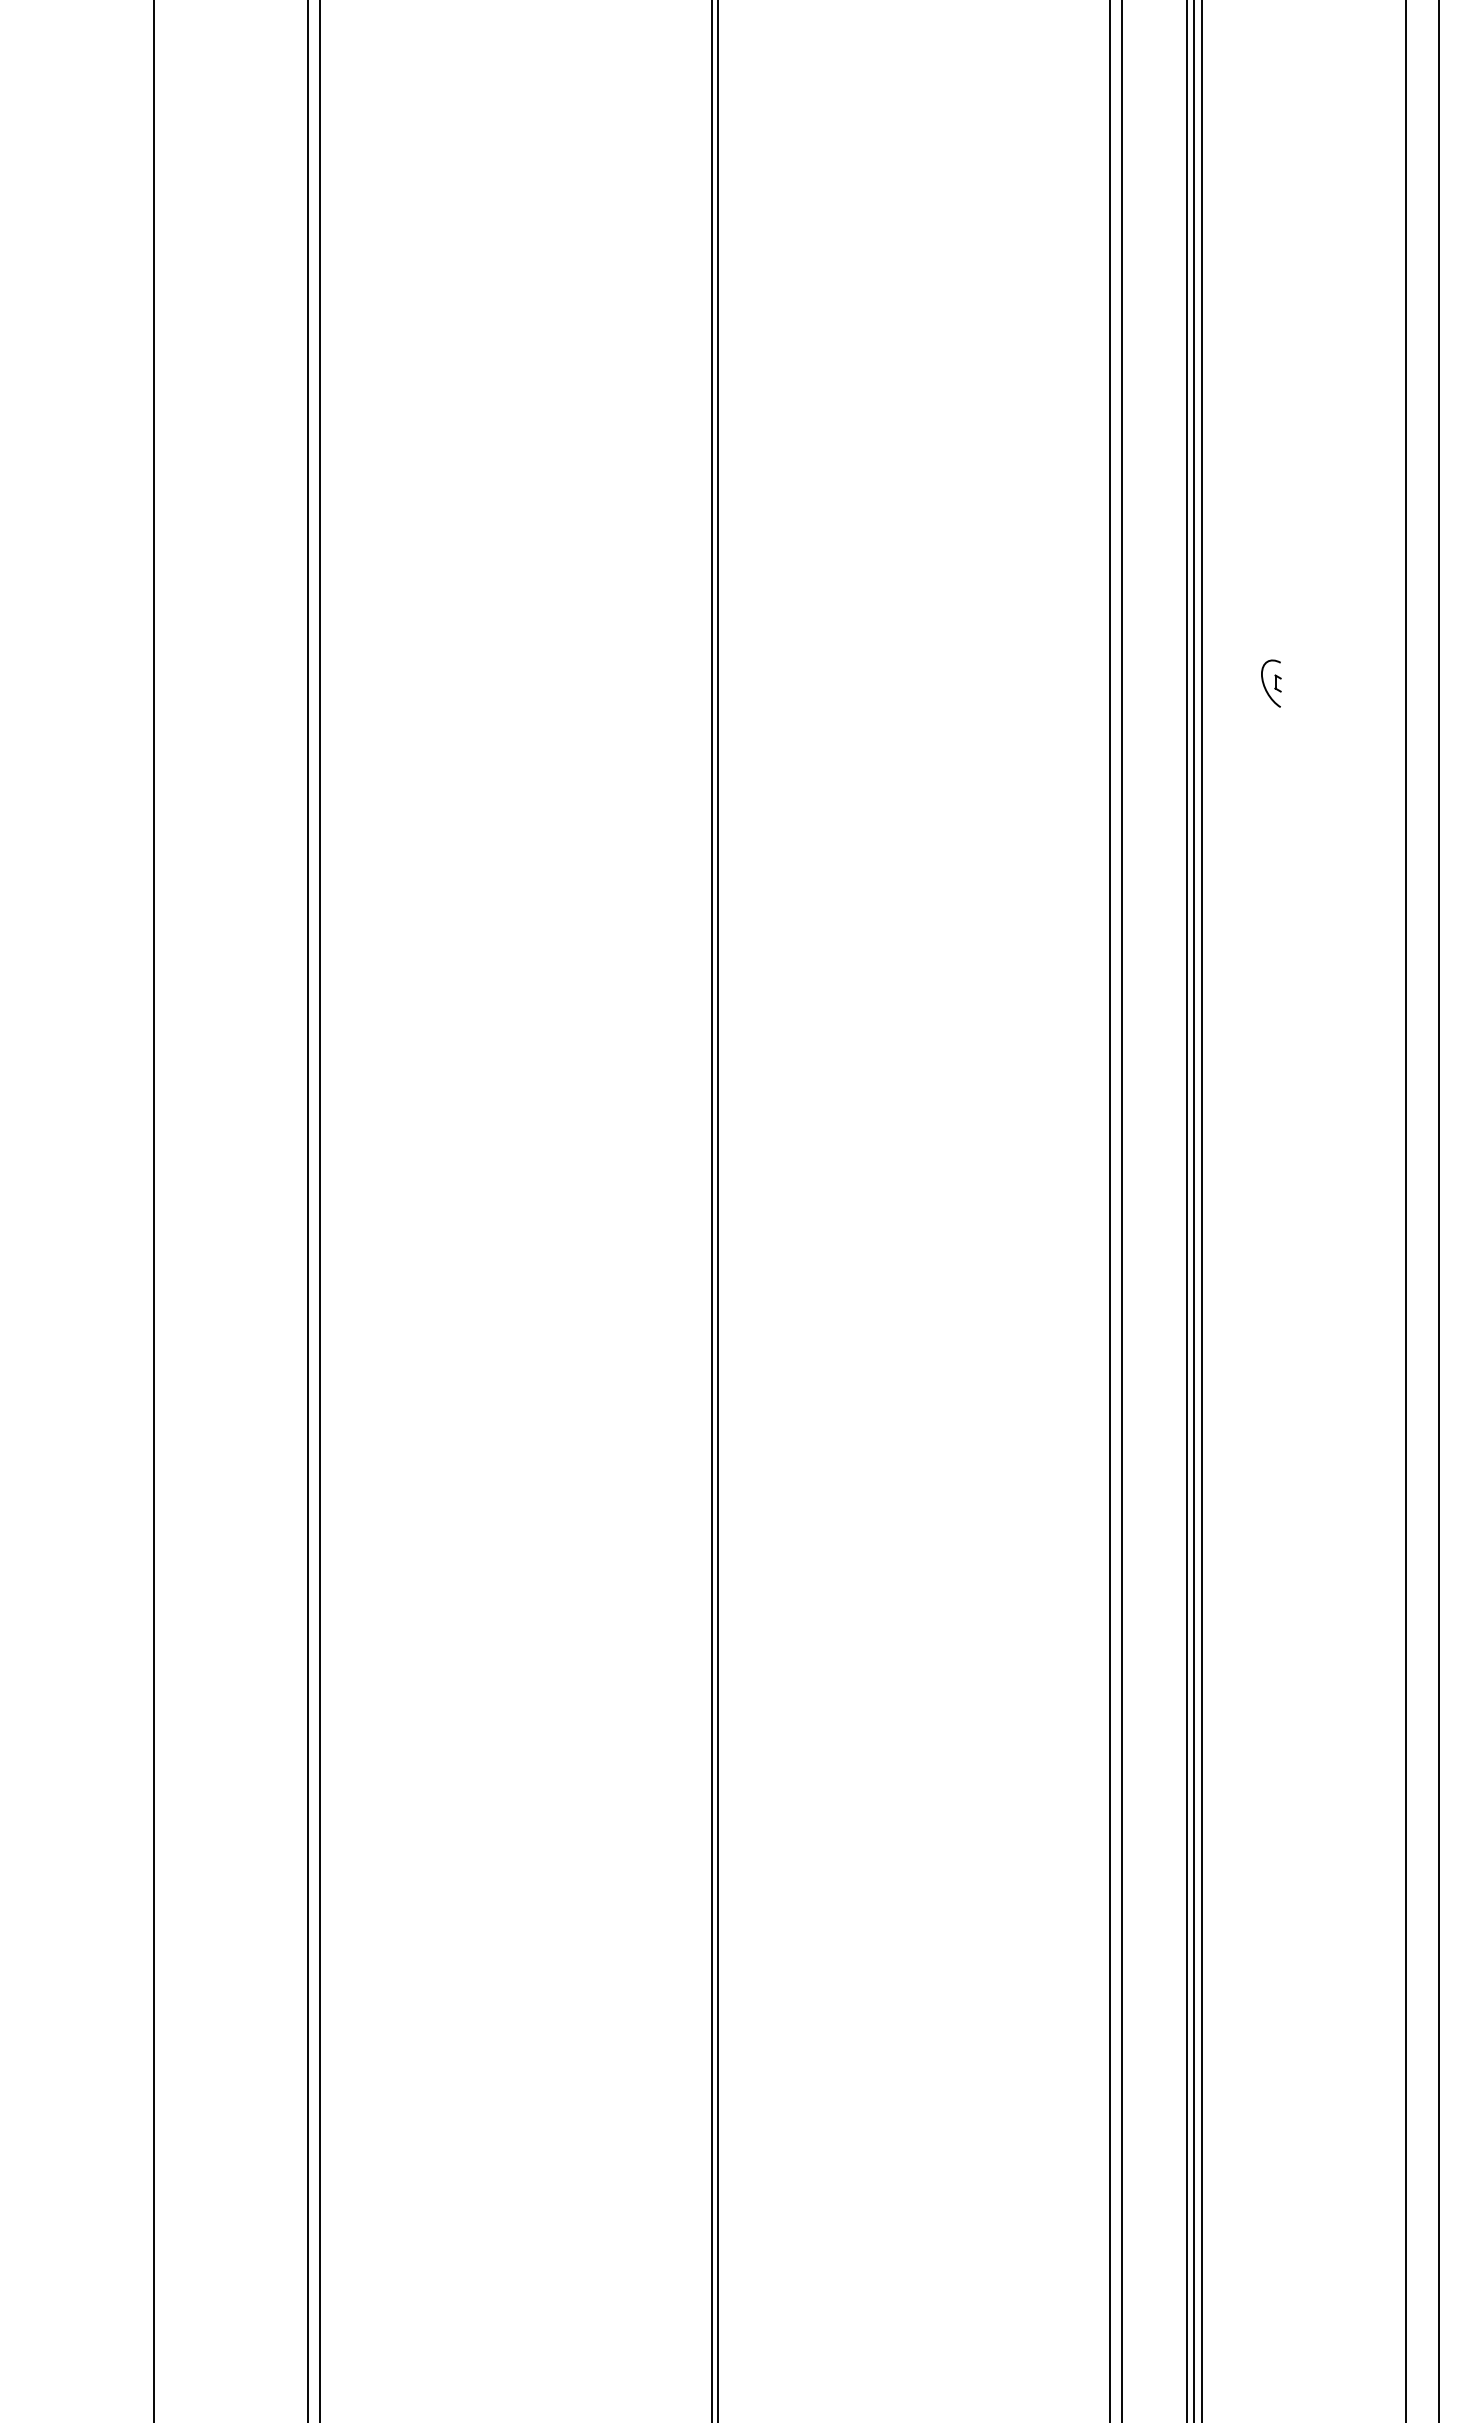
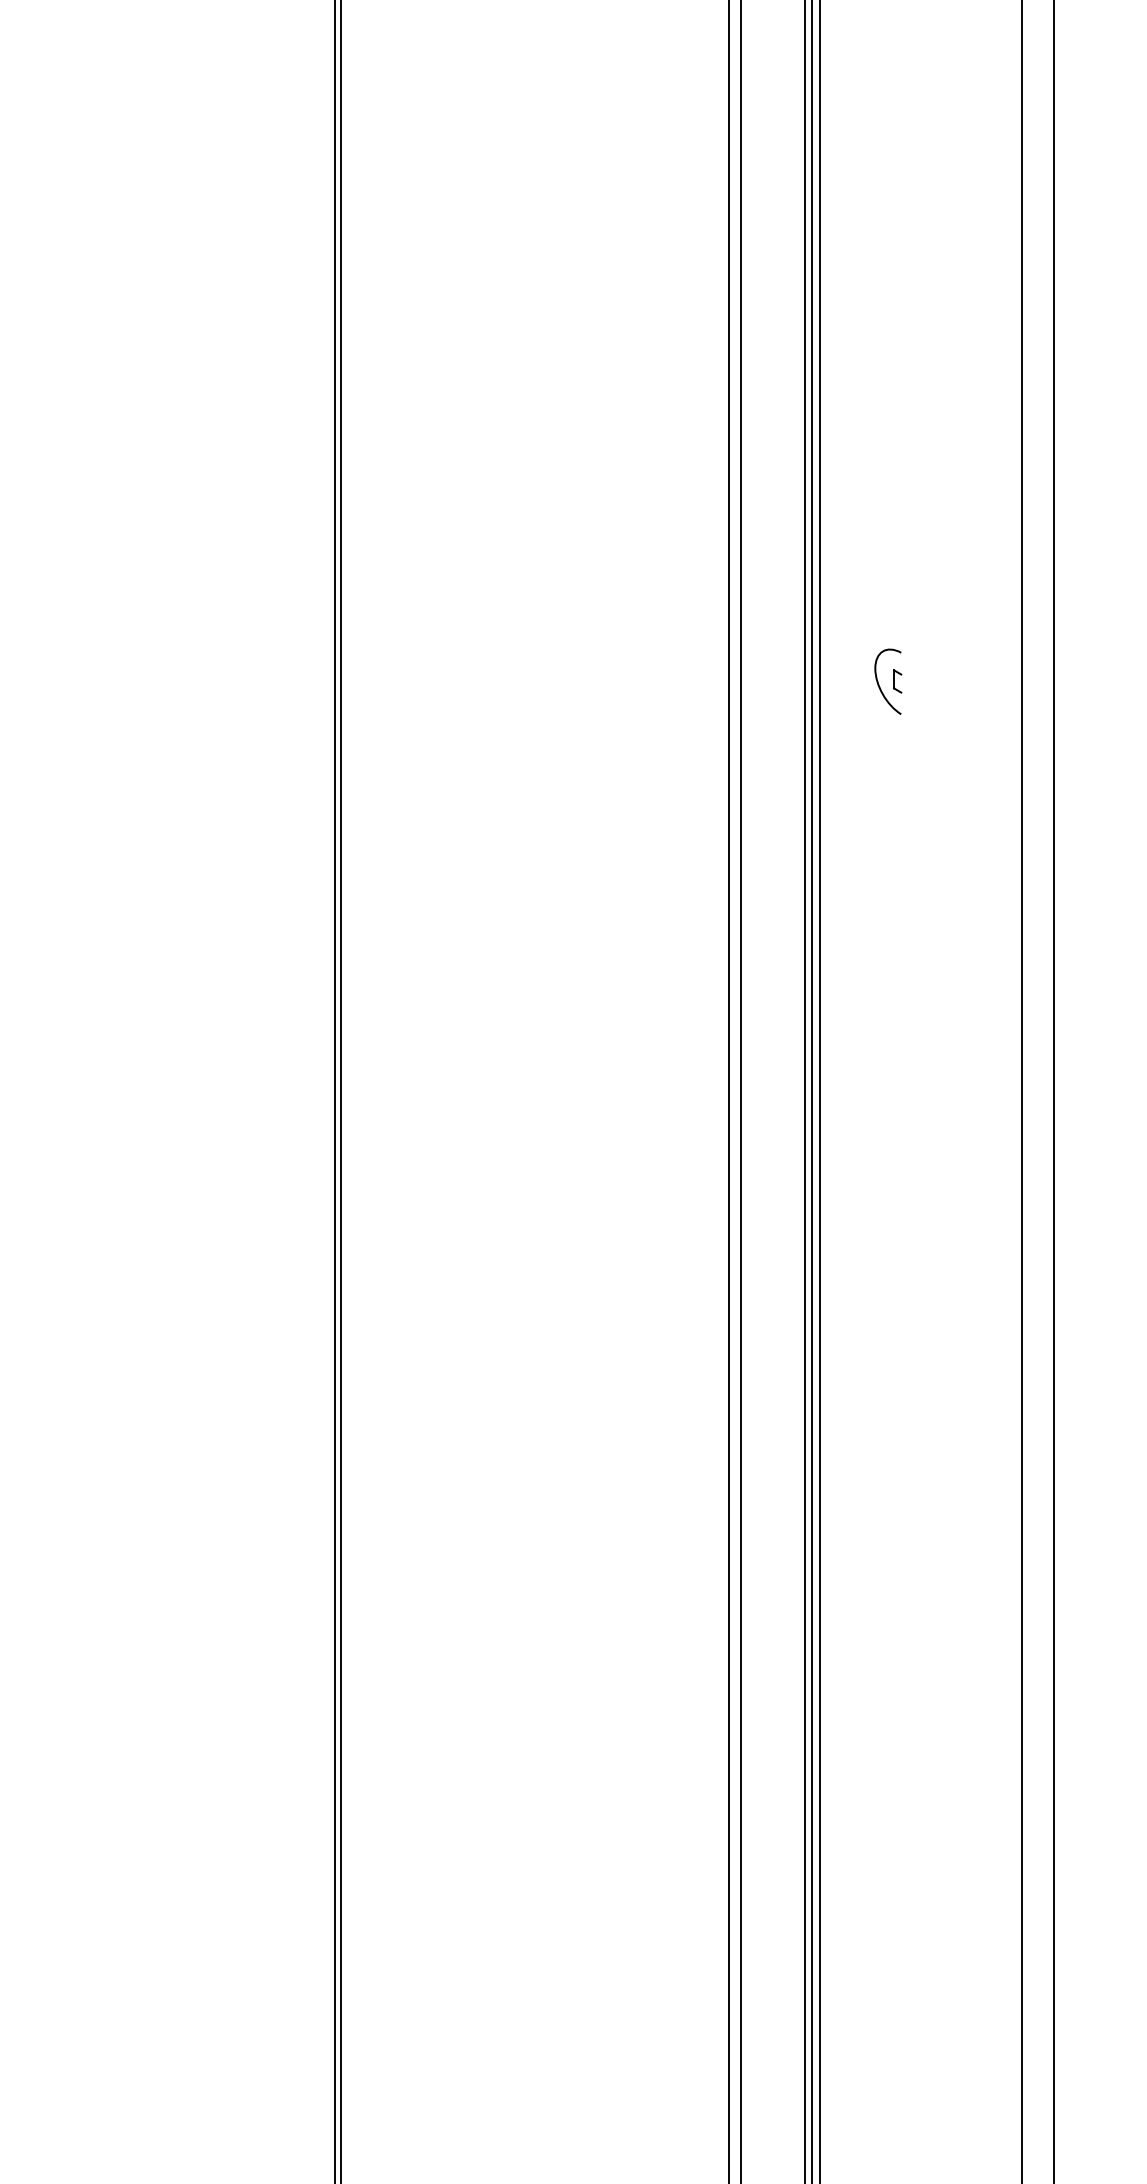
part: (1271, 683) -> (888, 681), size x1.4

